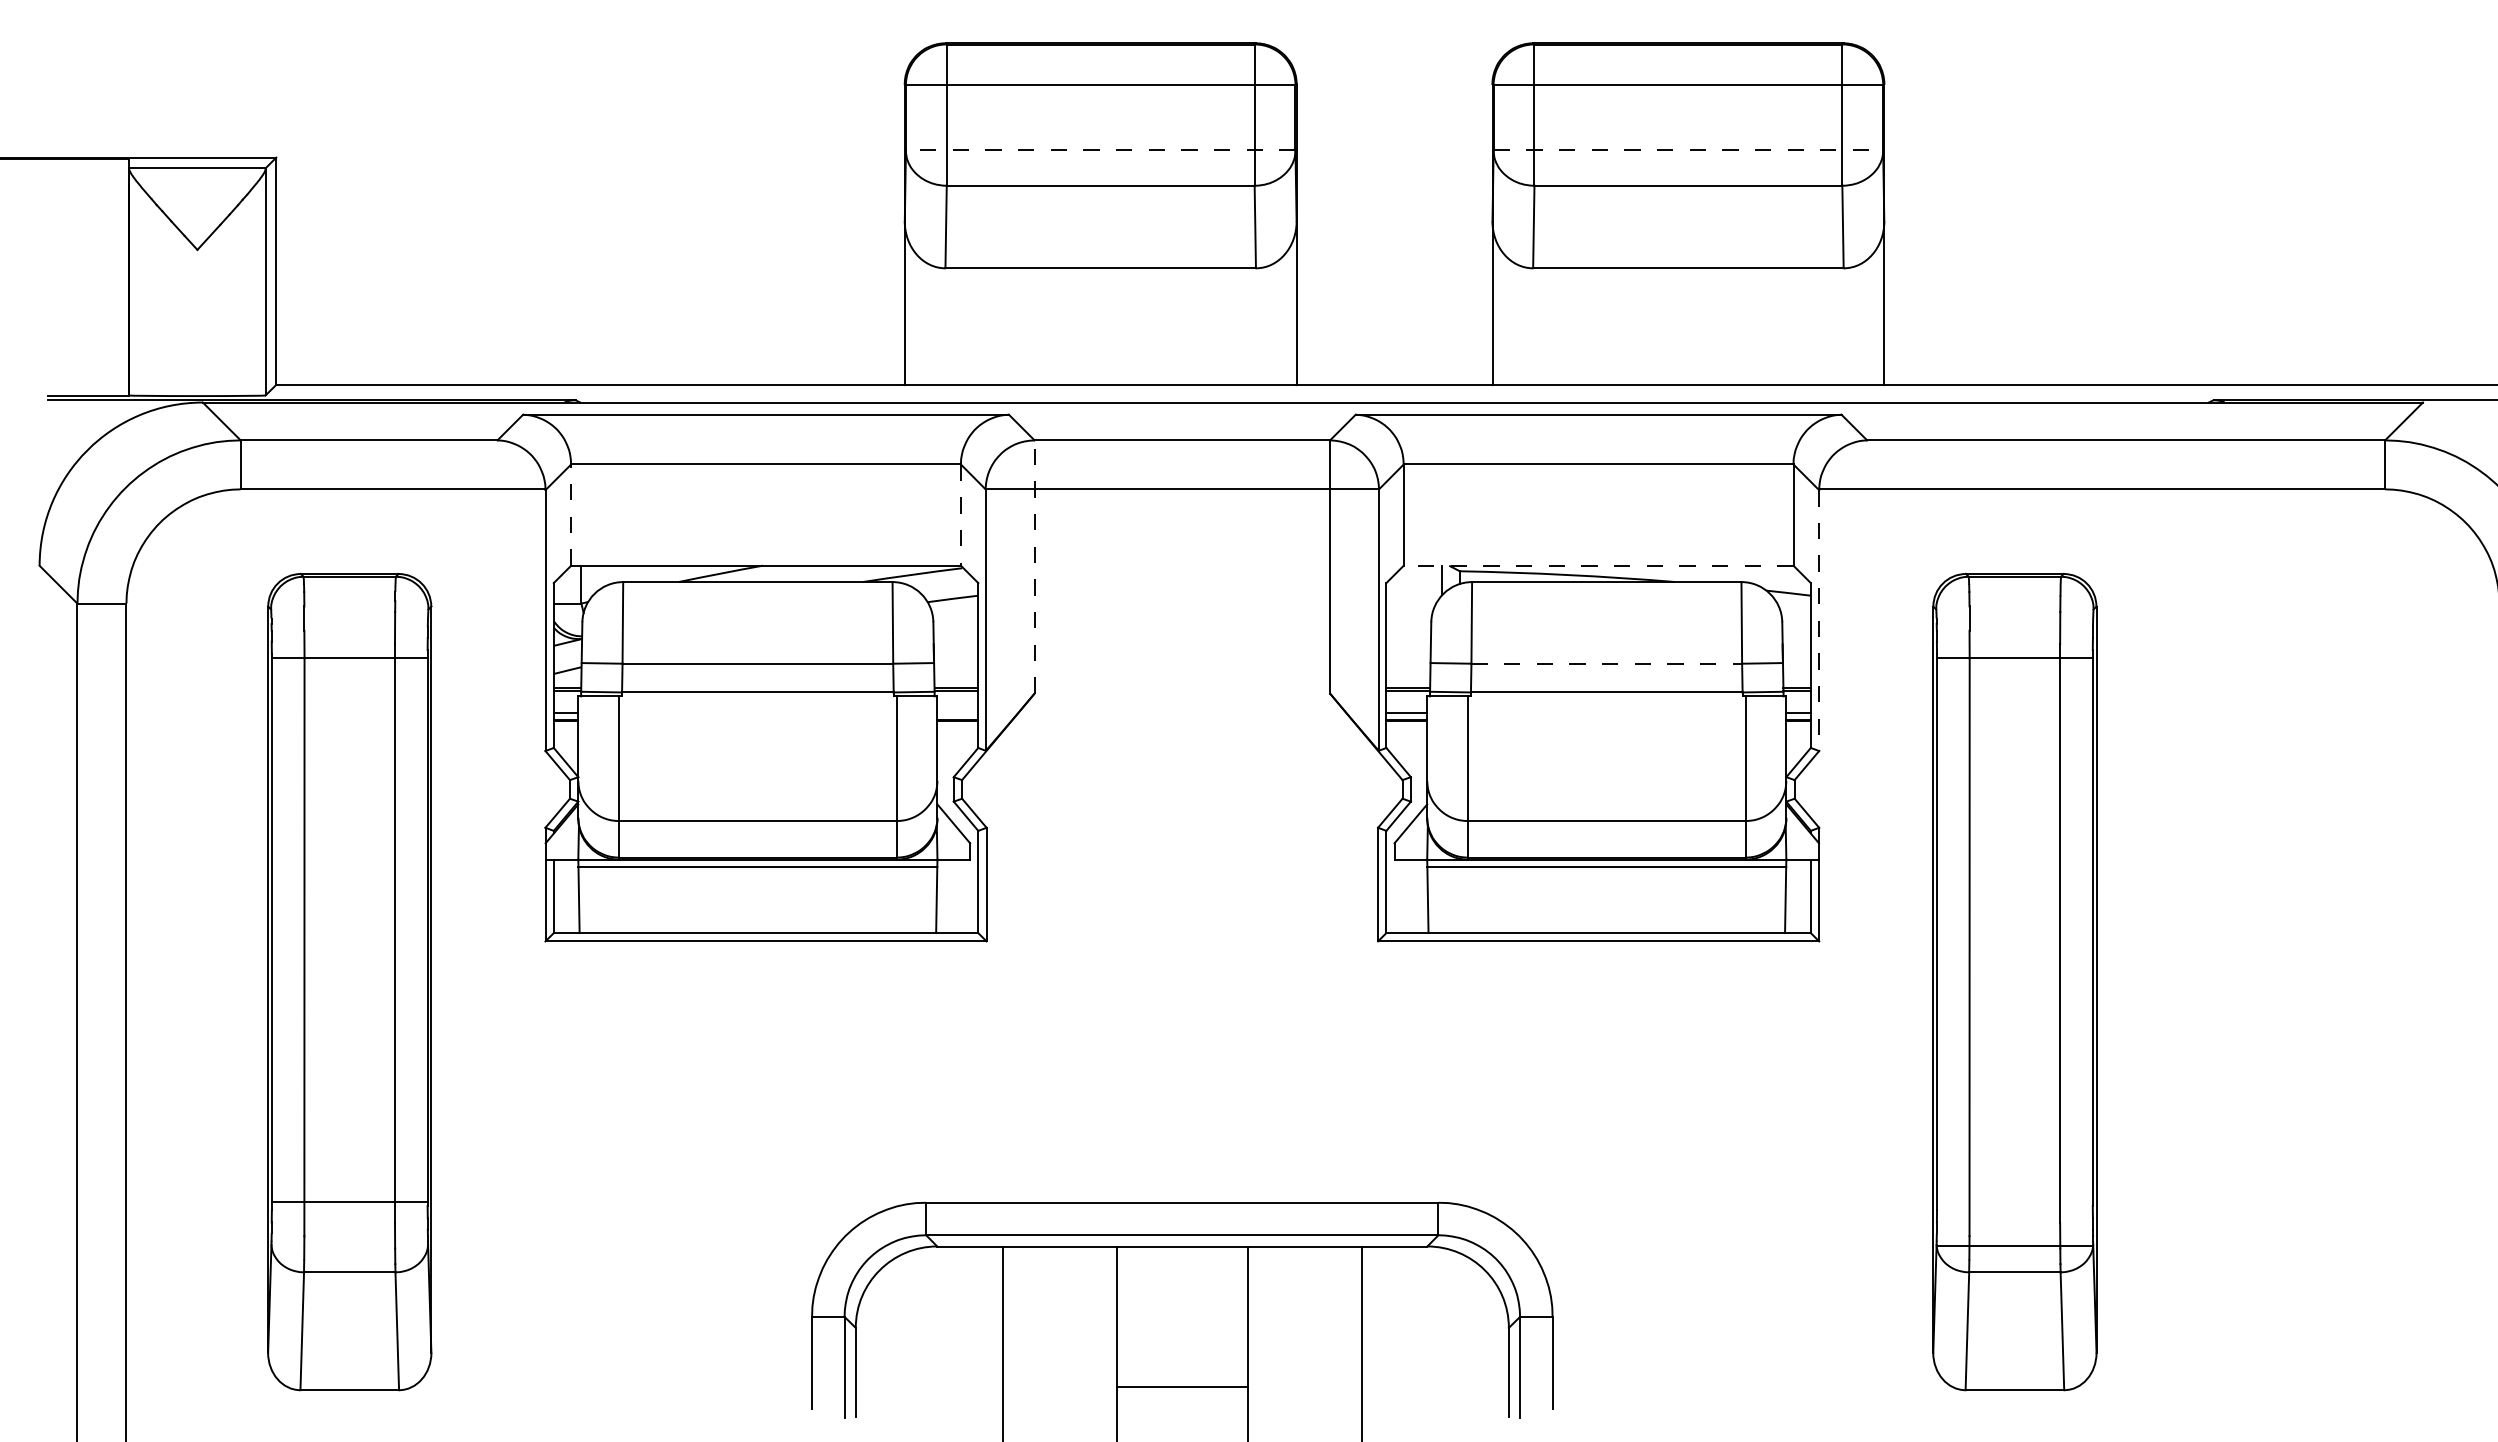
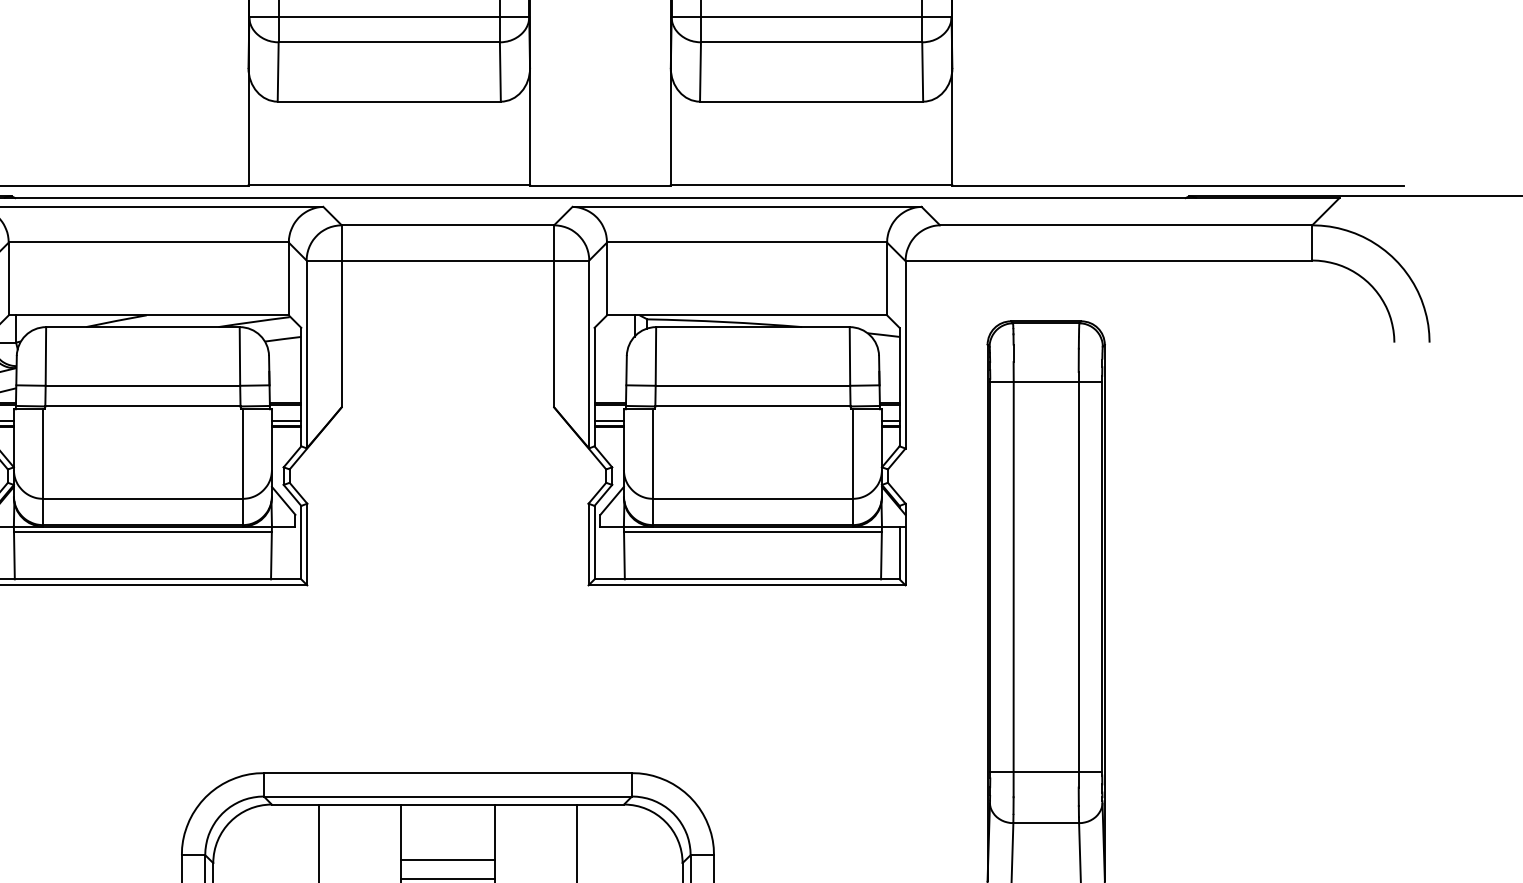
line: (1100, 150) -> (389, 17), dashed -> solid
line: (1688, 150) -> (811, 17), dashed -> solid
line: (571, 515) -> (8, 279), dashed -> solid
line: (960, 515) -> (288, 279), dashed -> solid
line: (1598, 565) -> (746, 315), dashed -> solid
line: (1034, 566) -> (341, 315), dashed -> solid
line: (1819, 621) -> (905, 355), dashed -> solid
line: (1607, 663) -> (753, 385), dashed -> solid
line: (957, 712) -> (286, 420), added
line: (2014, 1245) -> (1045, 772), moved
line: (1182, 1324) -> (448, 860), added
line: (1182, 1349) -> (448, 878), added

